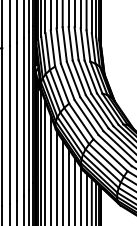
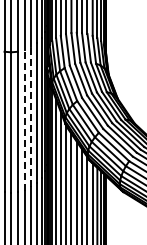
line: (17, 120) -> (31, 116), solid -> dashed
line: (9, 124) -> (24, 119), solid -> dashed

